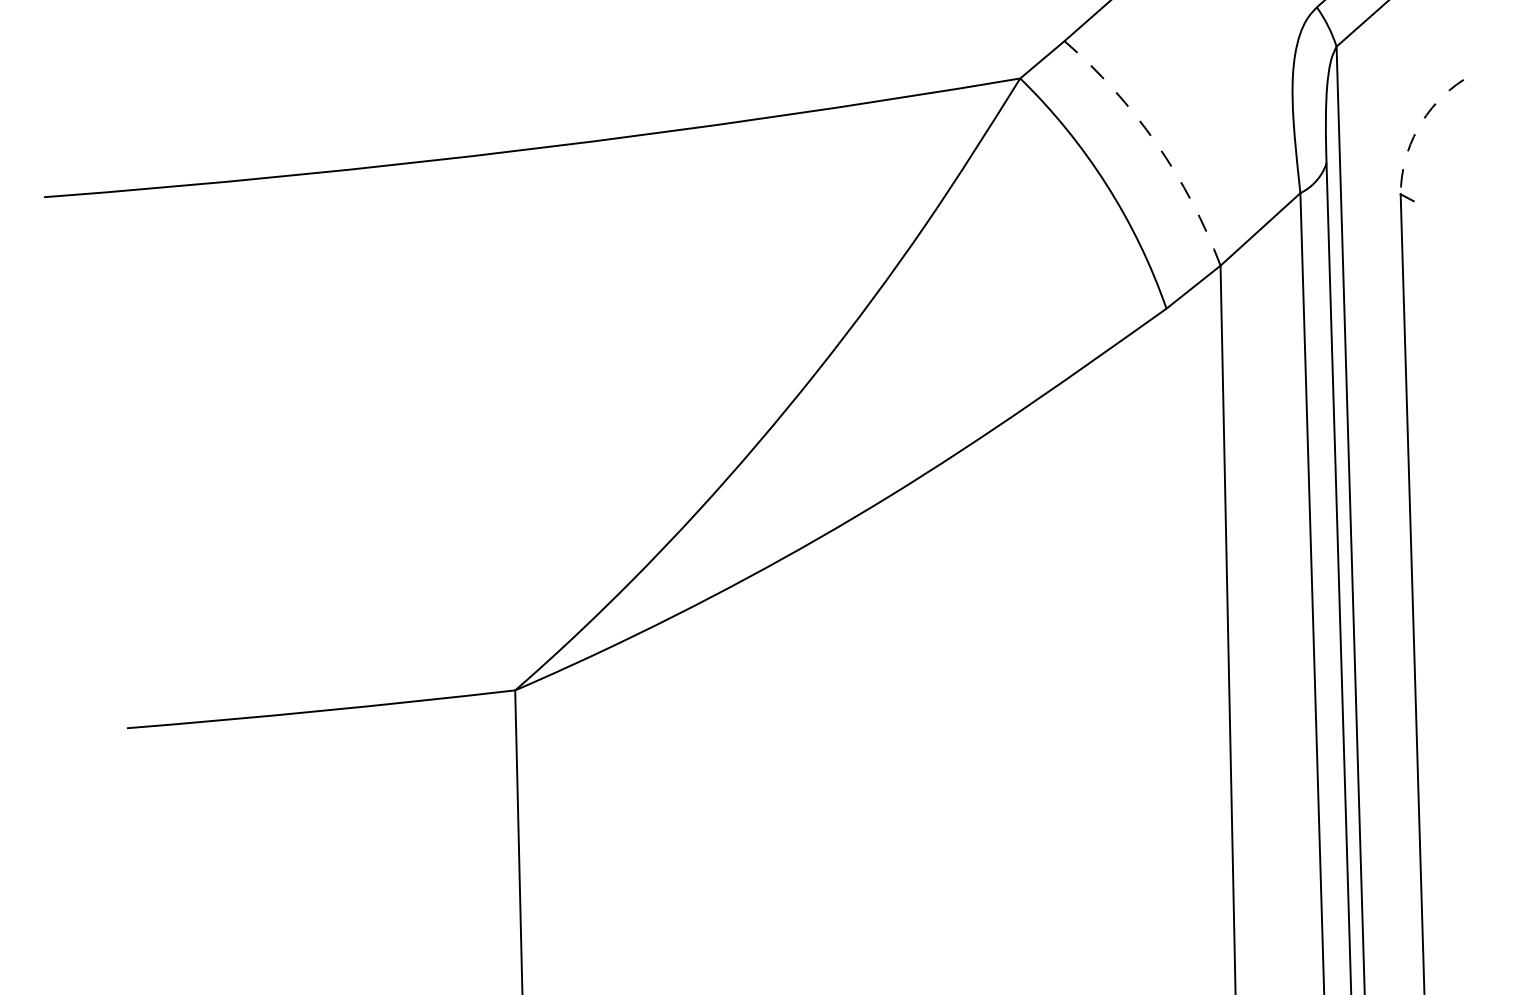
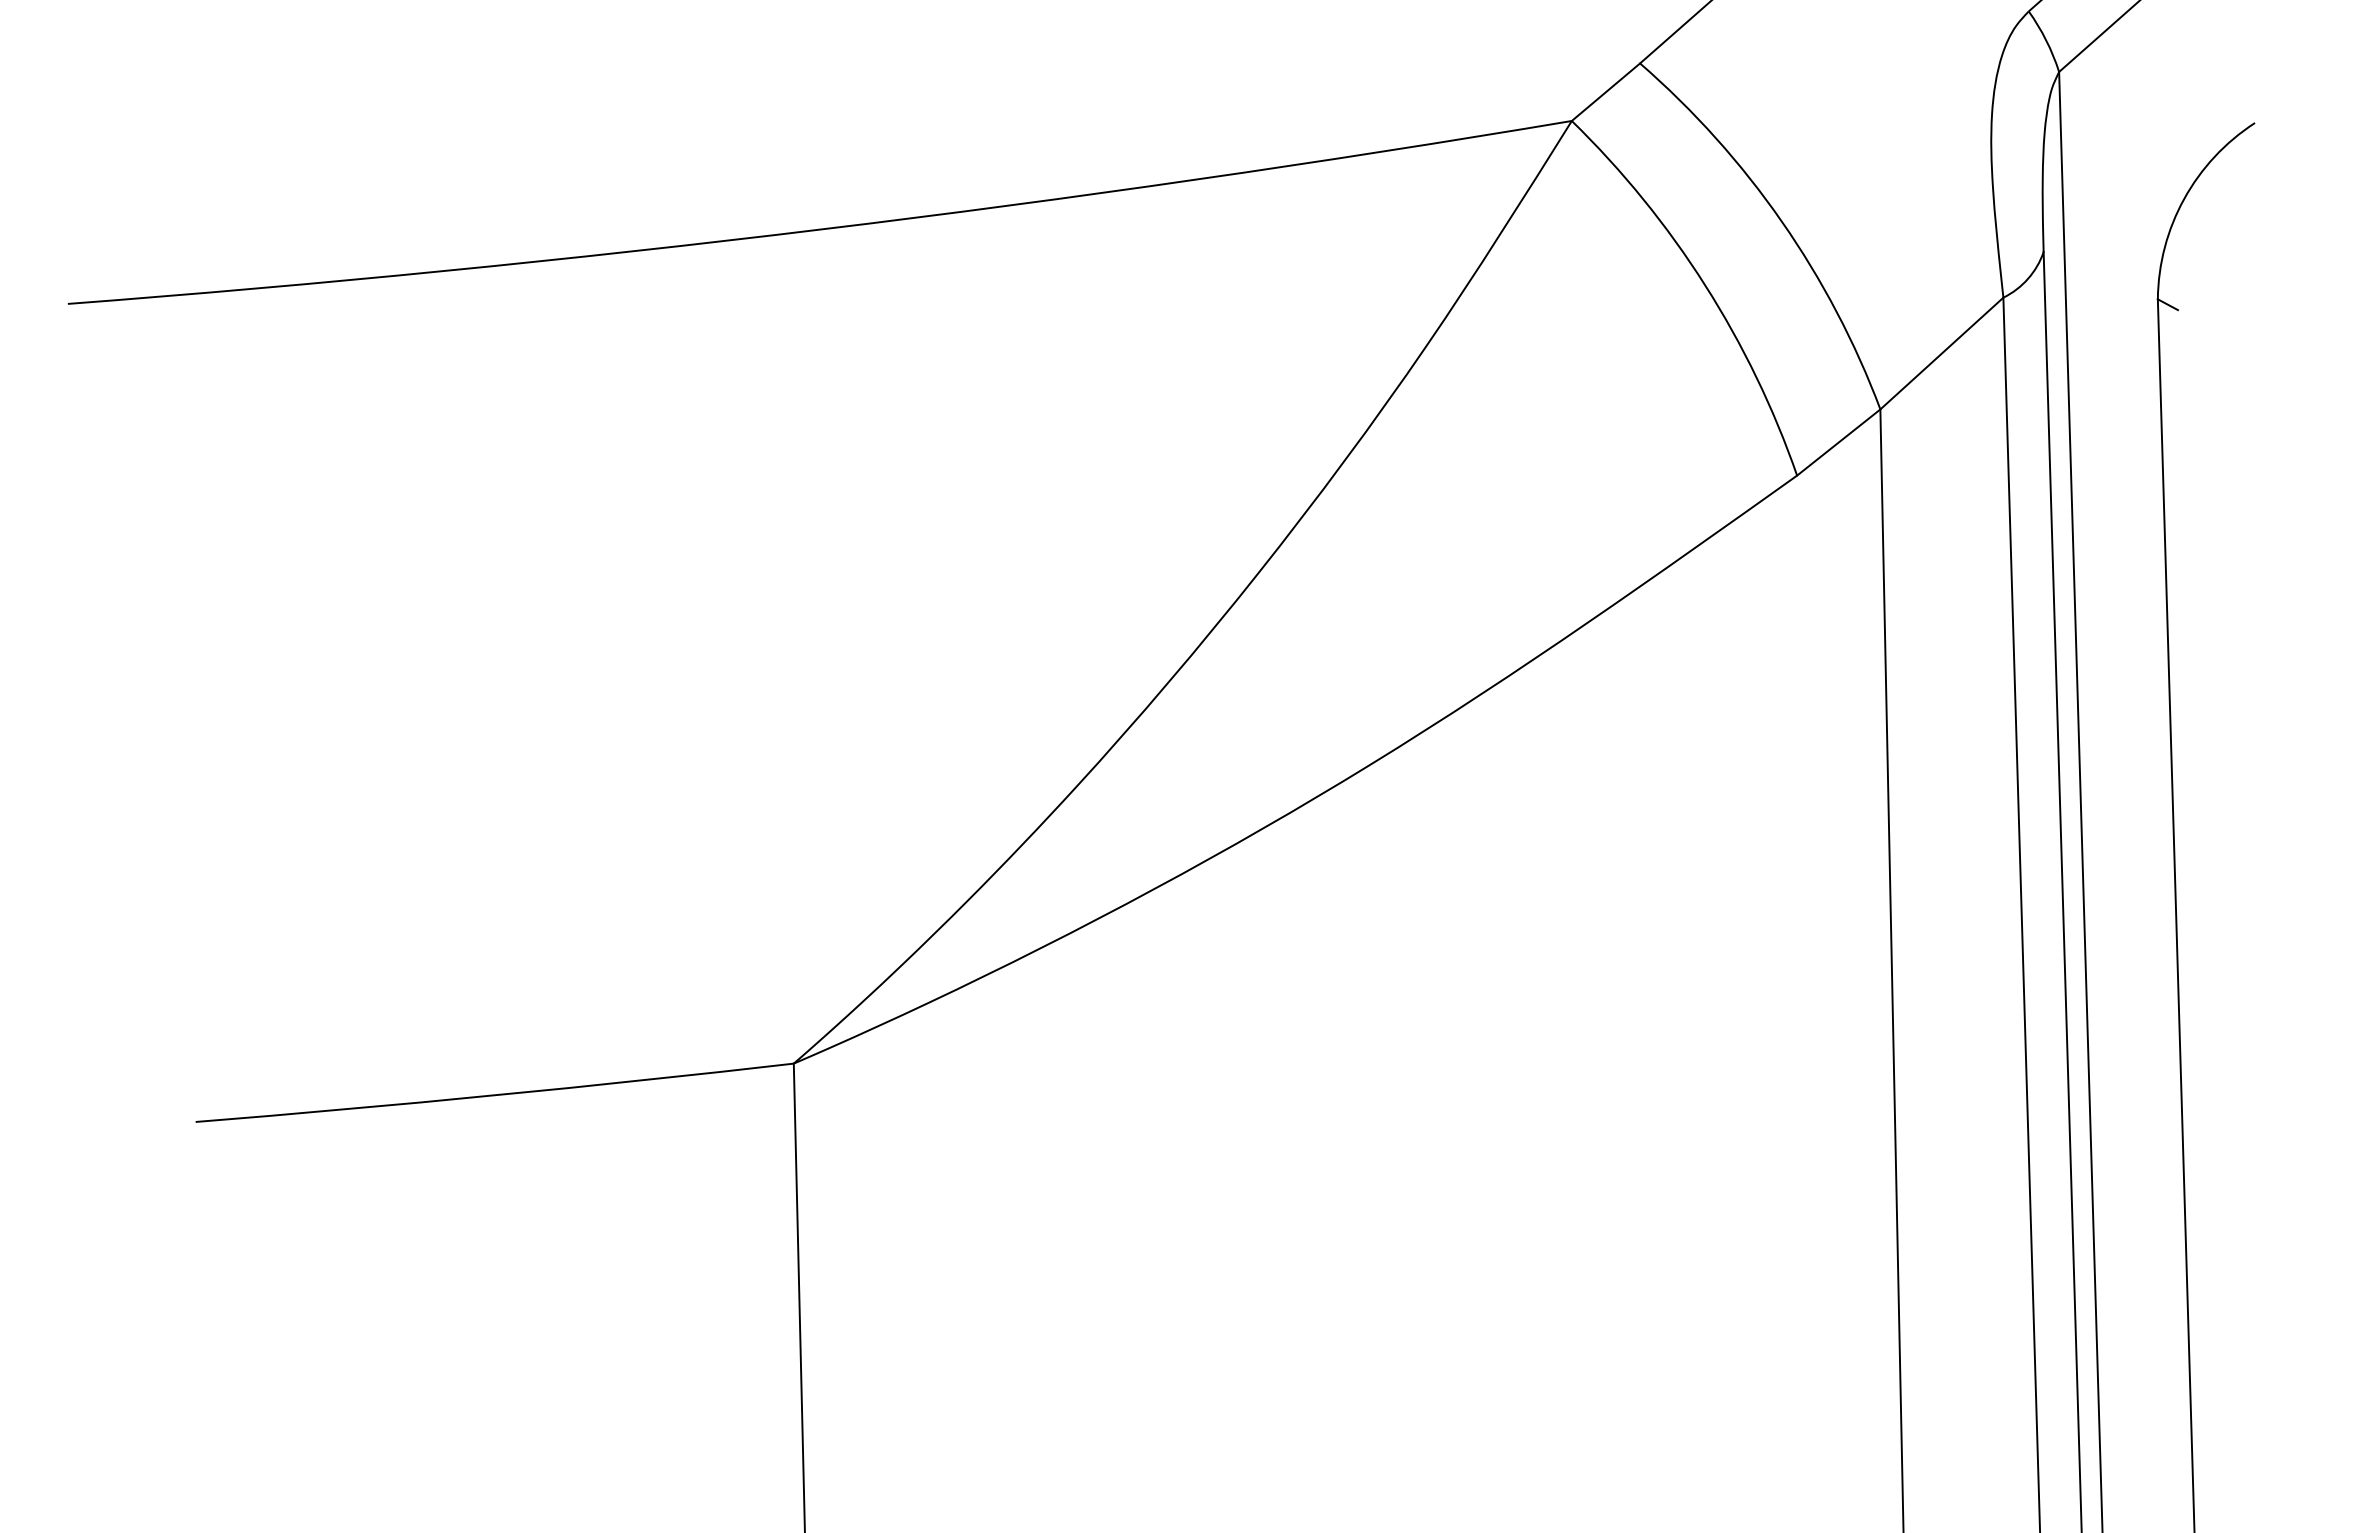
arc: (1417, 129) -> (2183, 199), dashed -> solid
arc: (1156, 143) -> (1781, 221), dashed -> solid

